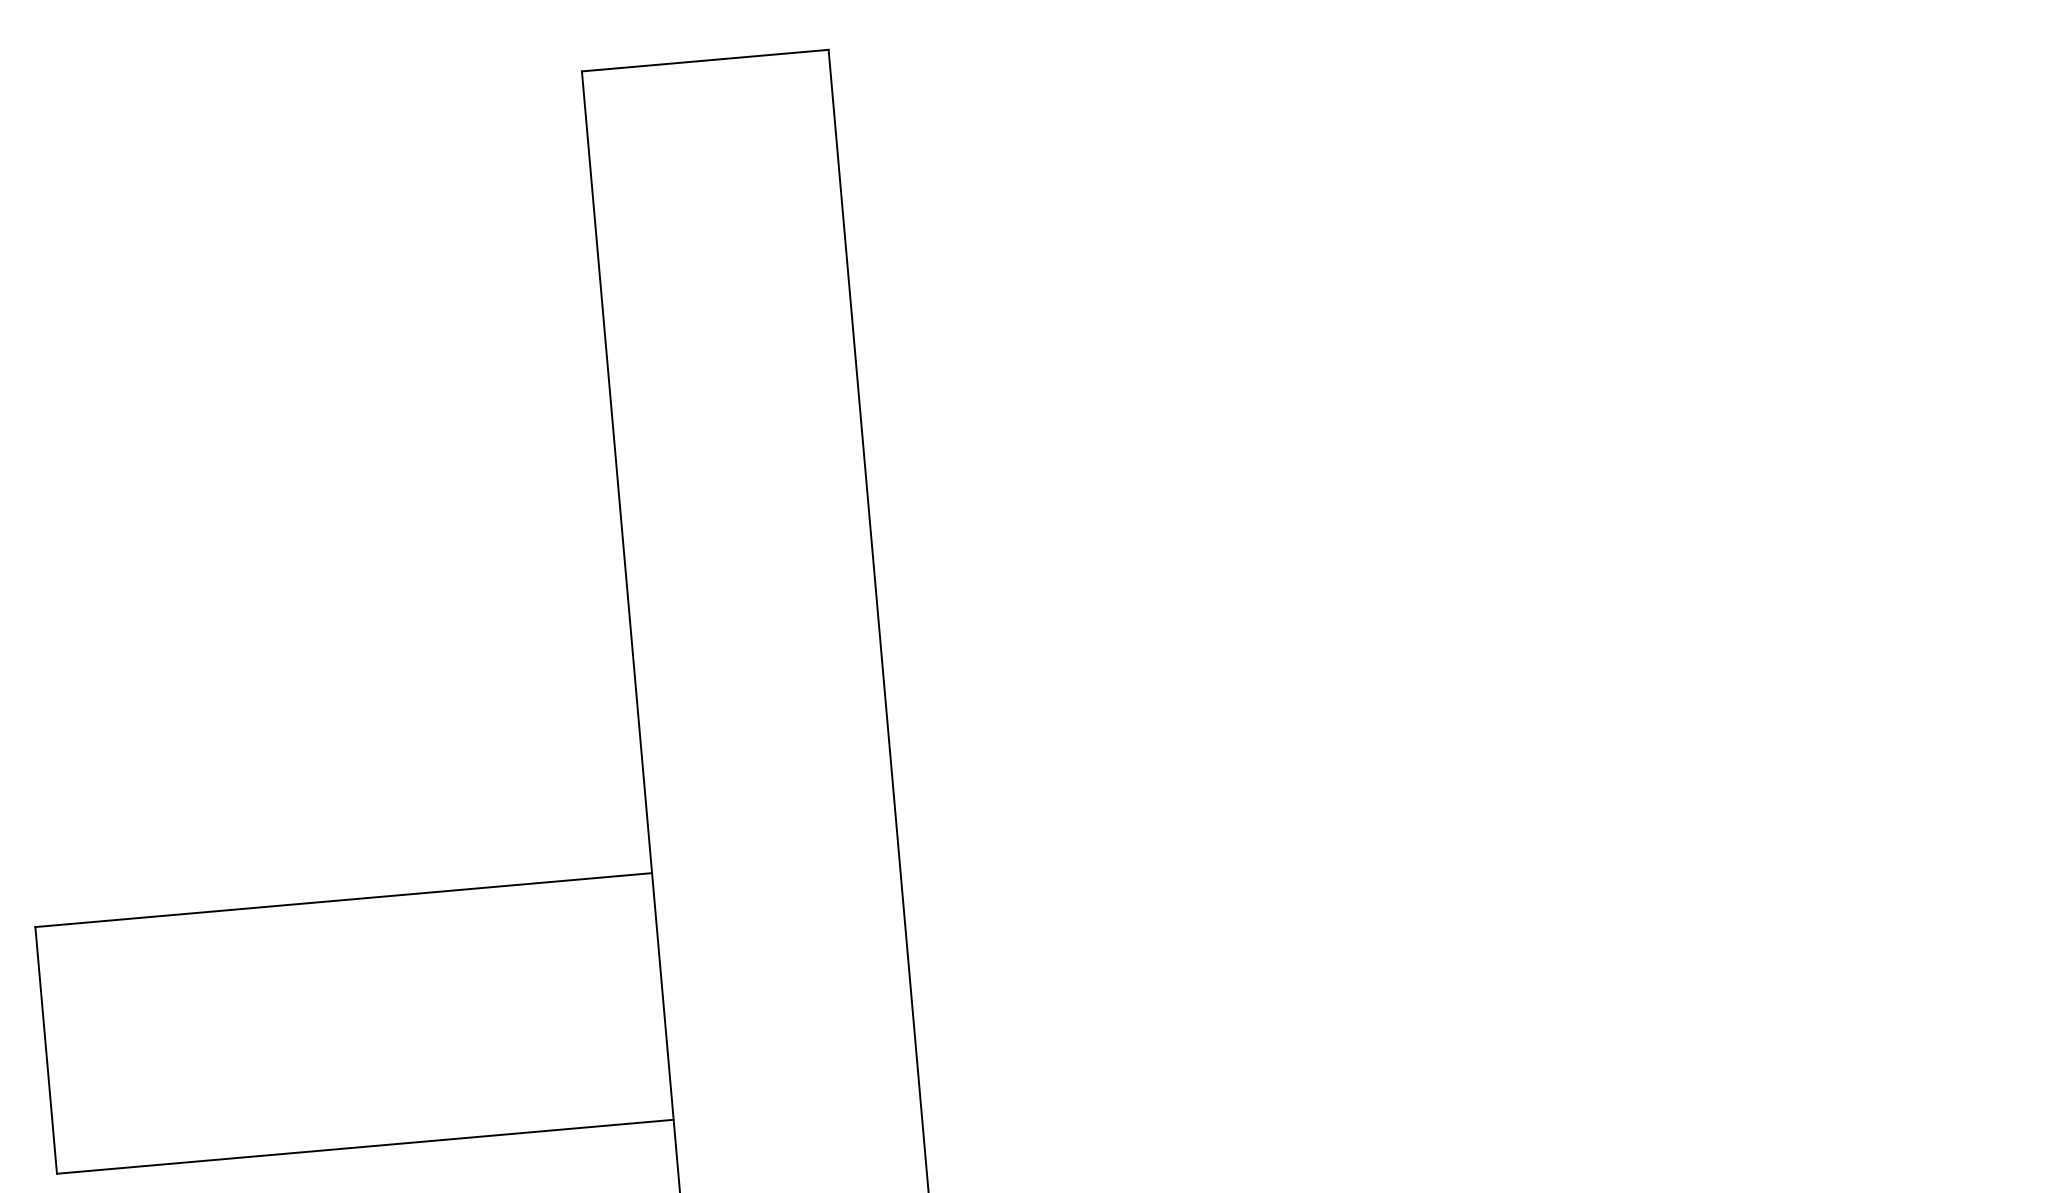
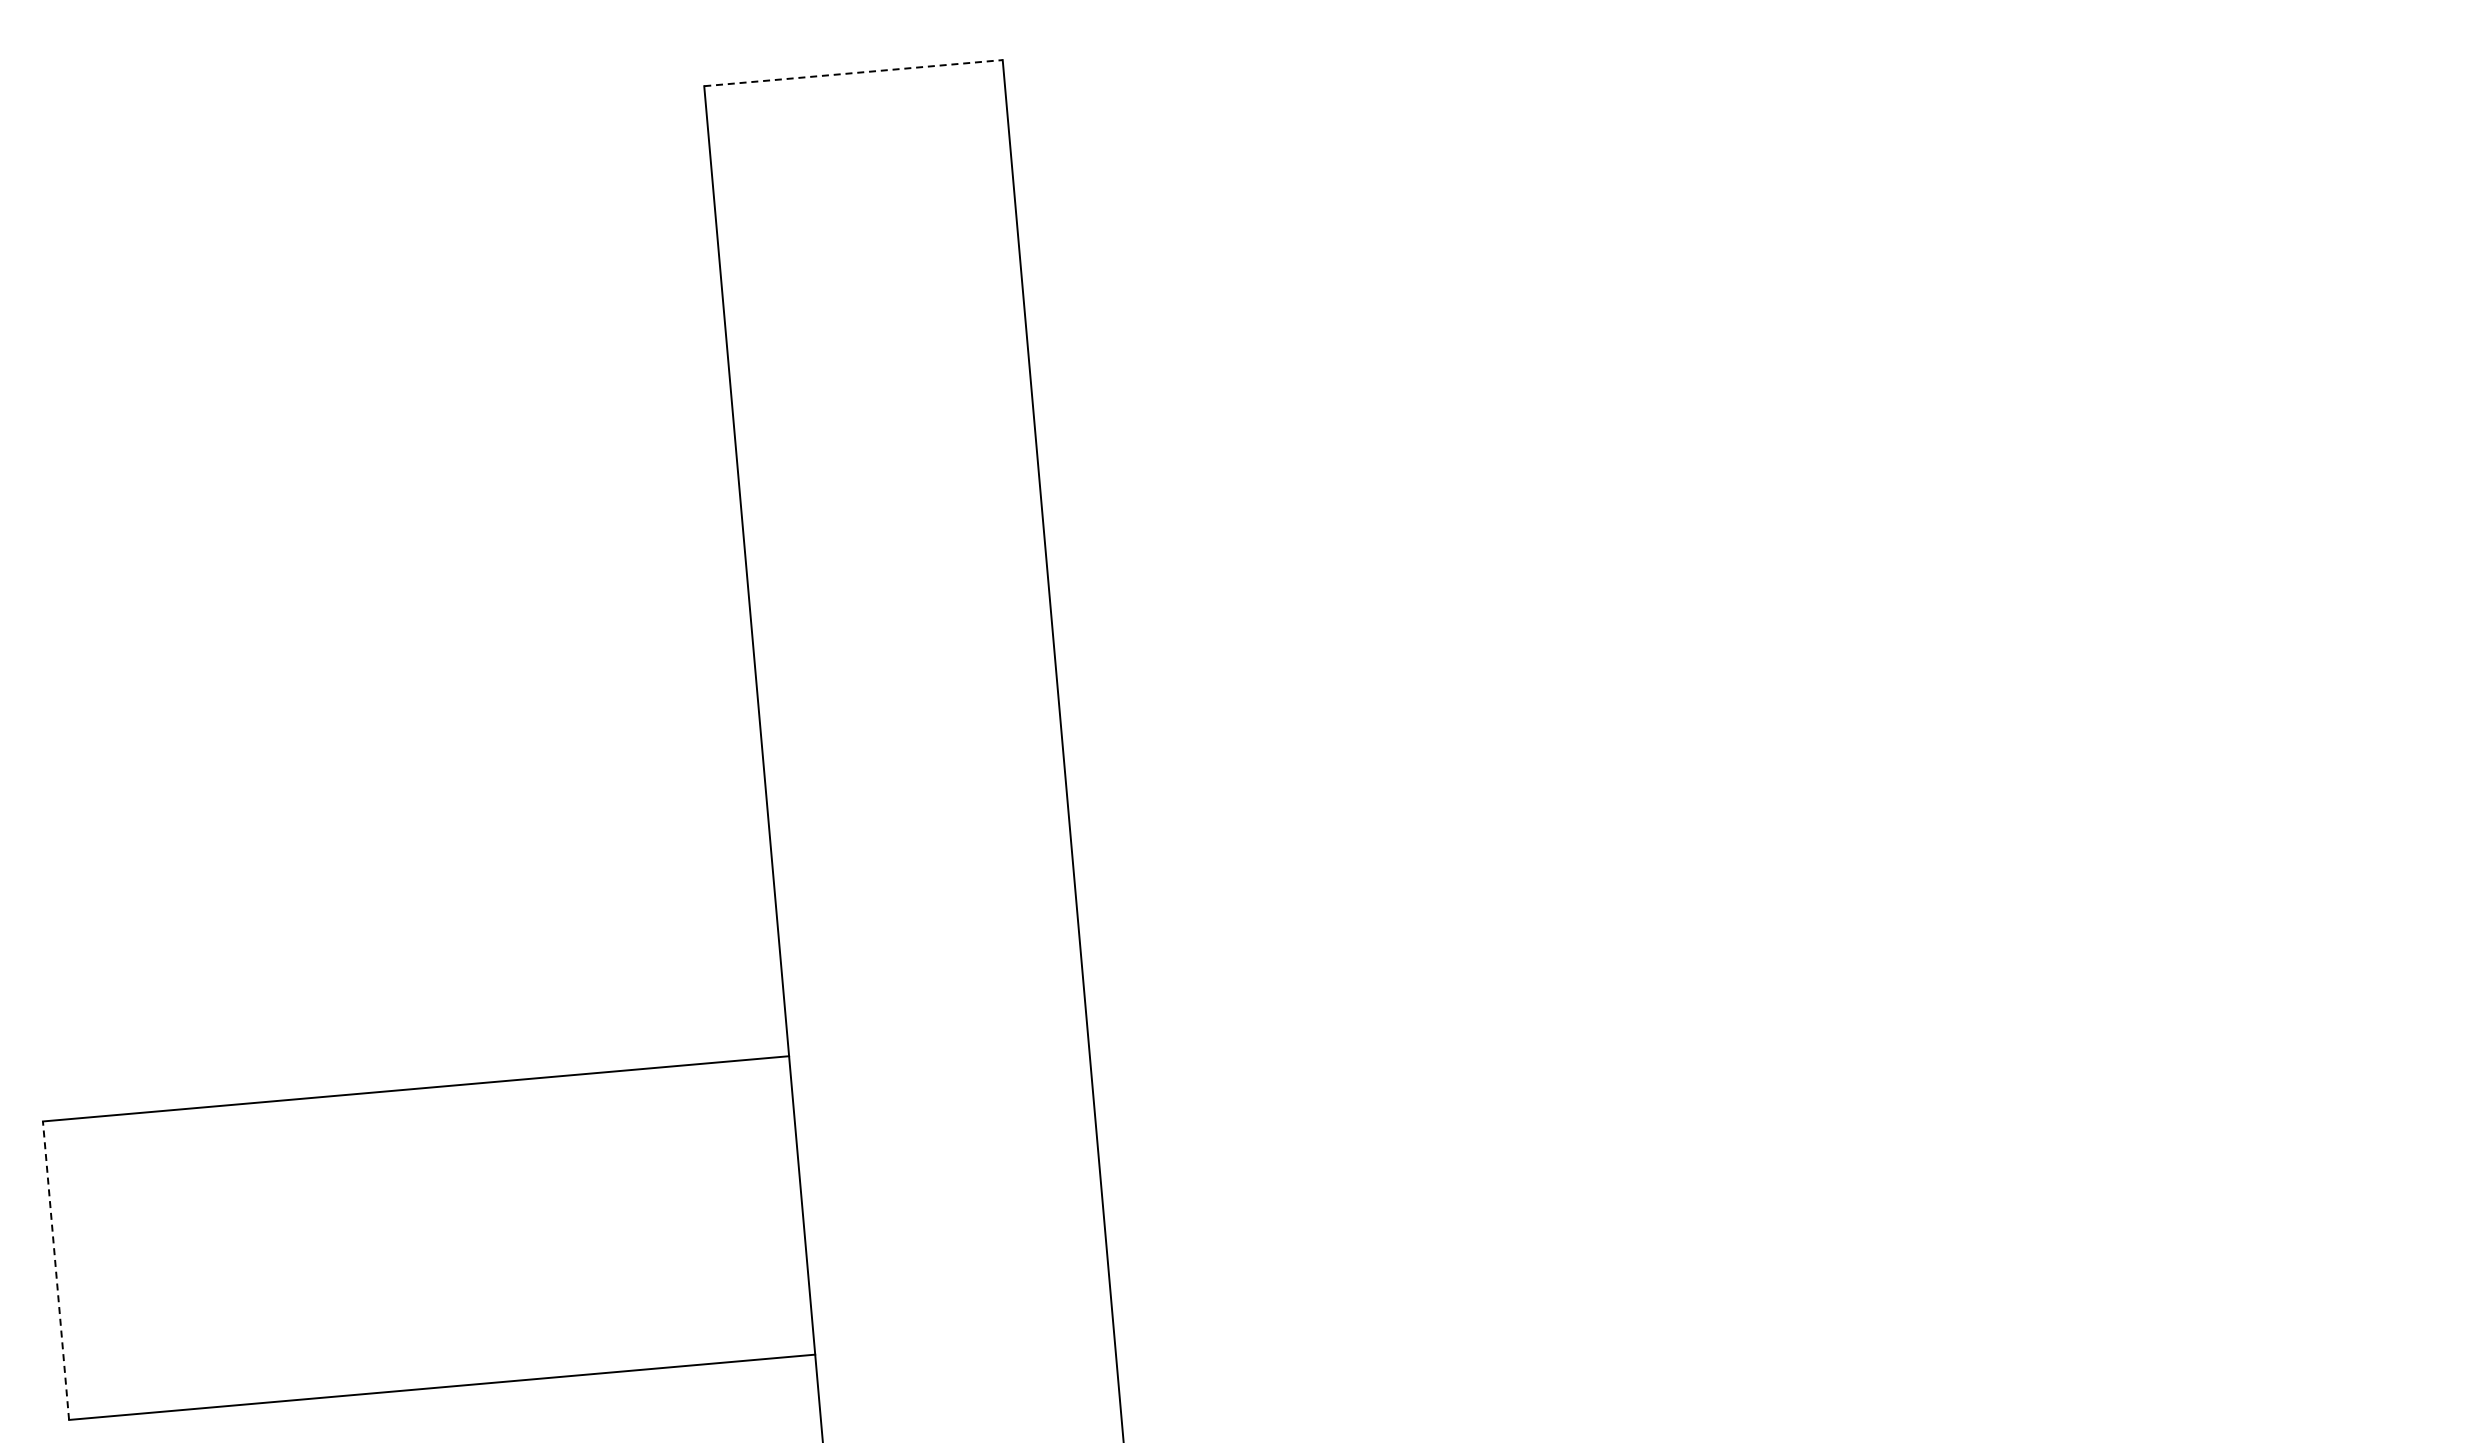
line: (705, 60) -> (853, 73), solid -> dashed
line: (46, 1050) -> (56, 1270), solid -> dashed

